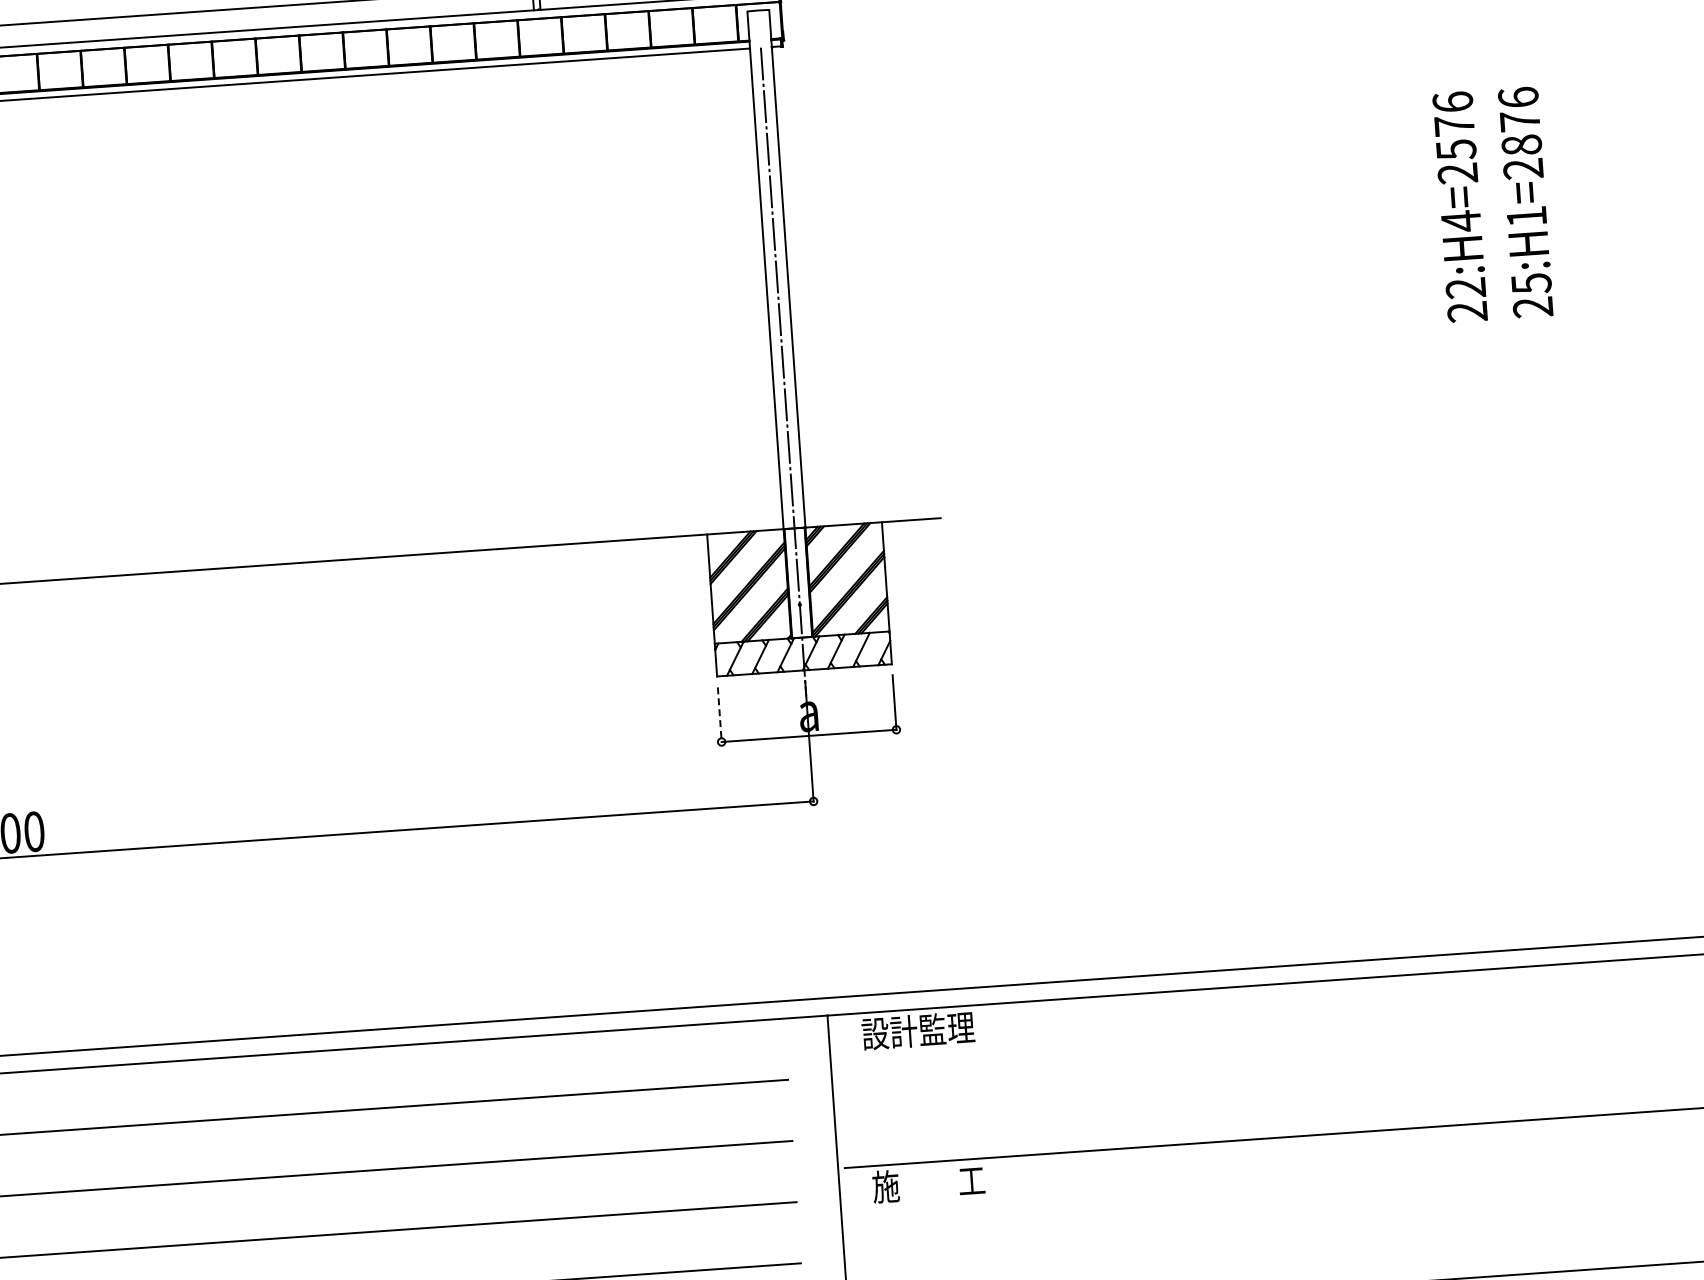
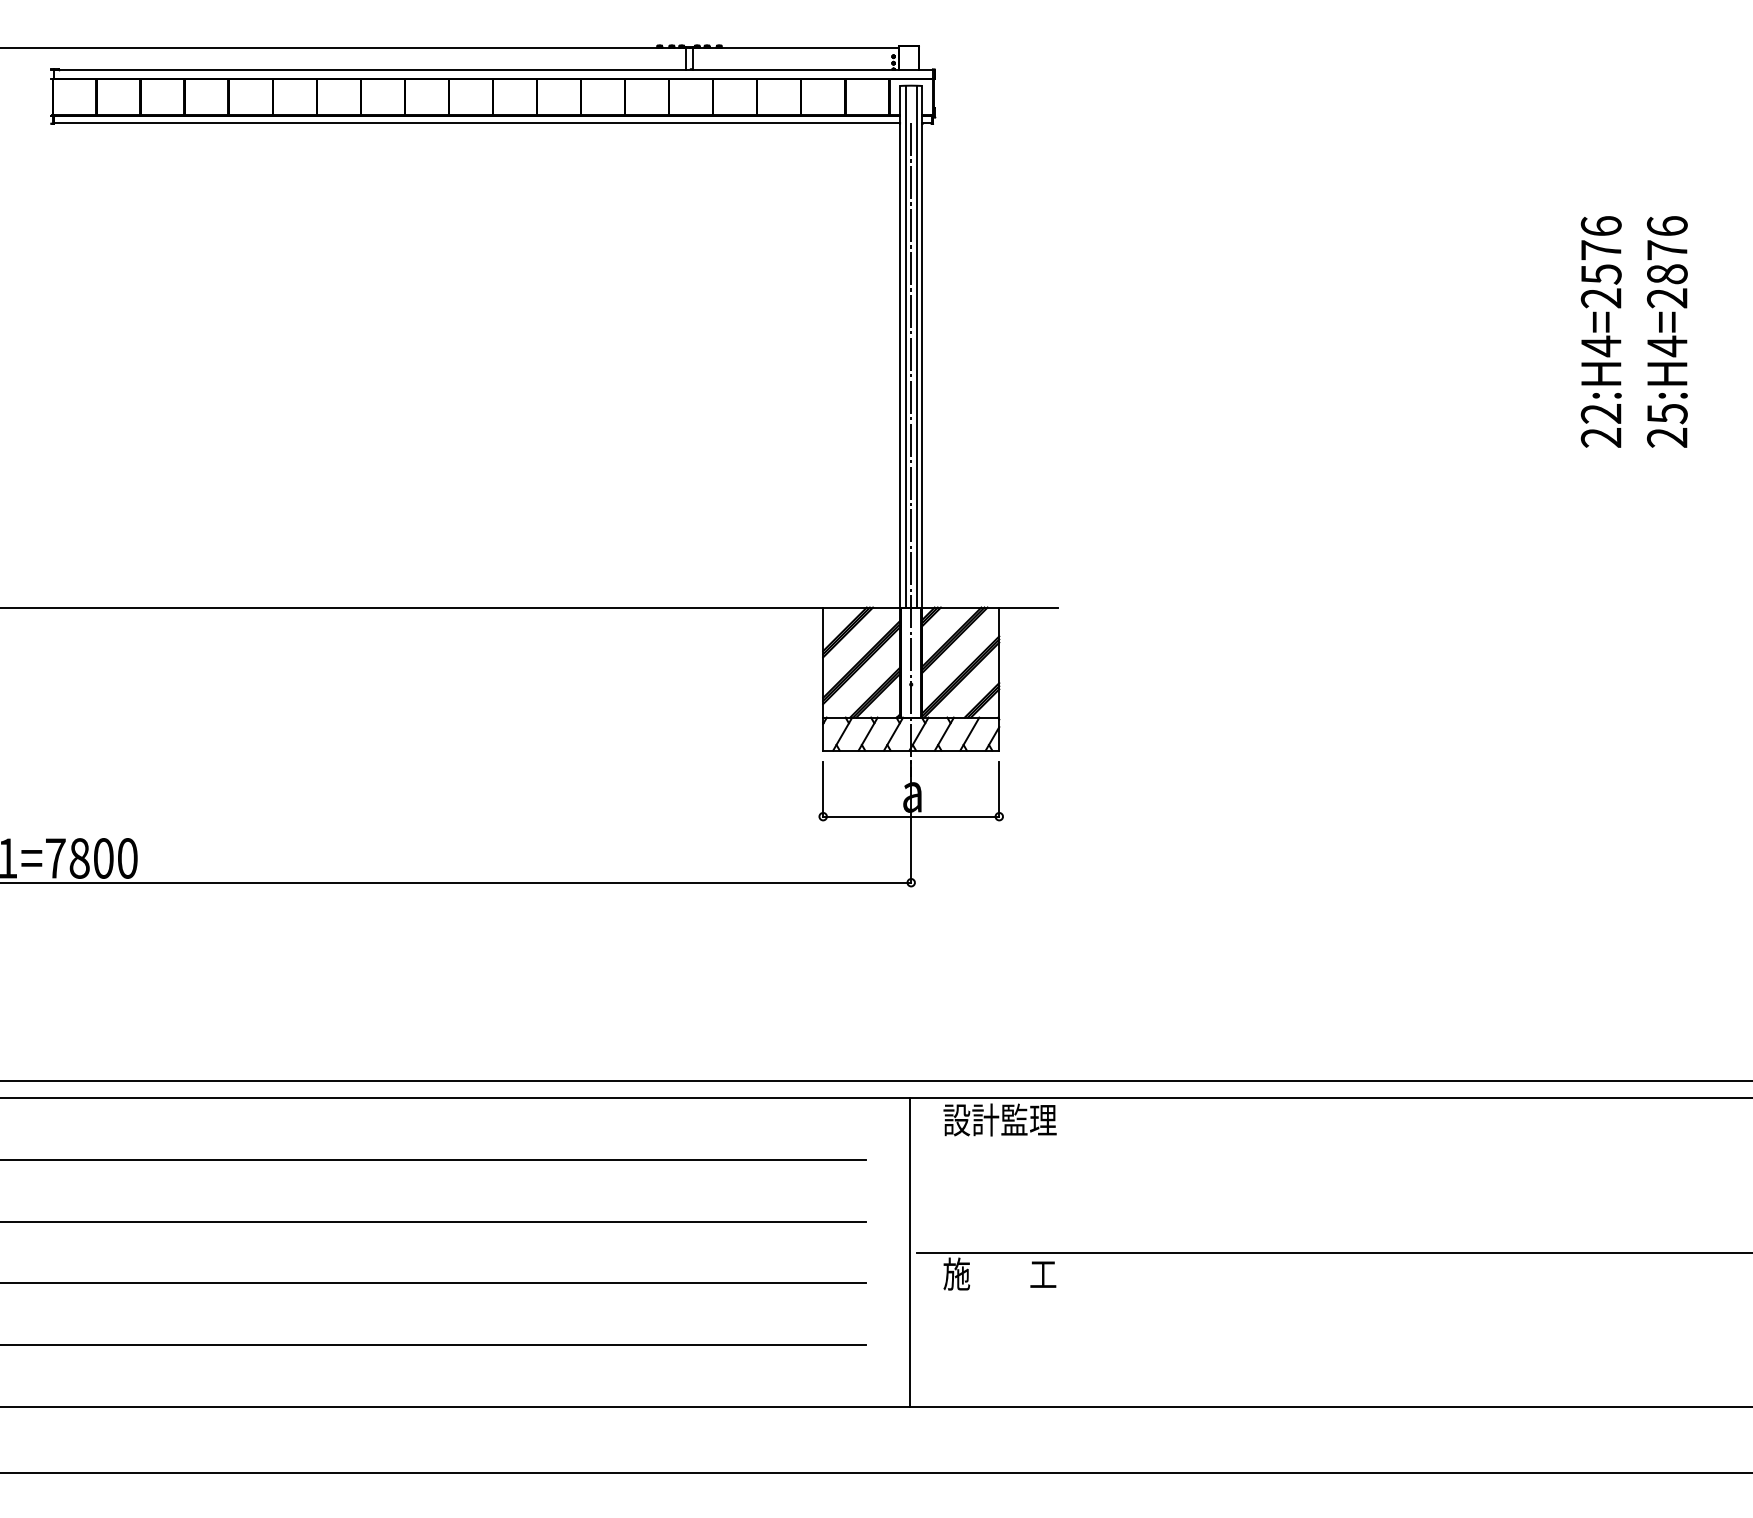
text: (1526, 216) -> (1667, 346), 25:H1=2876 -> 25:H4=2876
line: (781, 268) -> (916, 346), added
line: (770, 269) -> (905, 346), added
line: (720, 715) -> (823, 789), dashed -> solid

